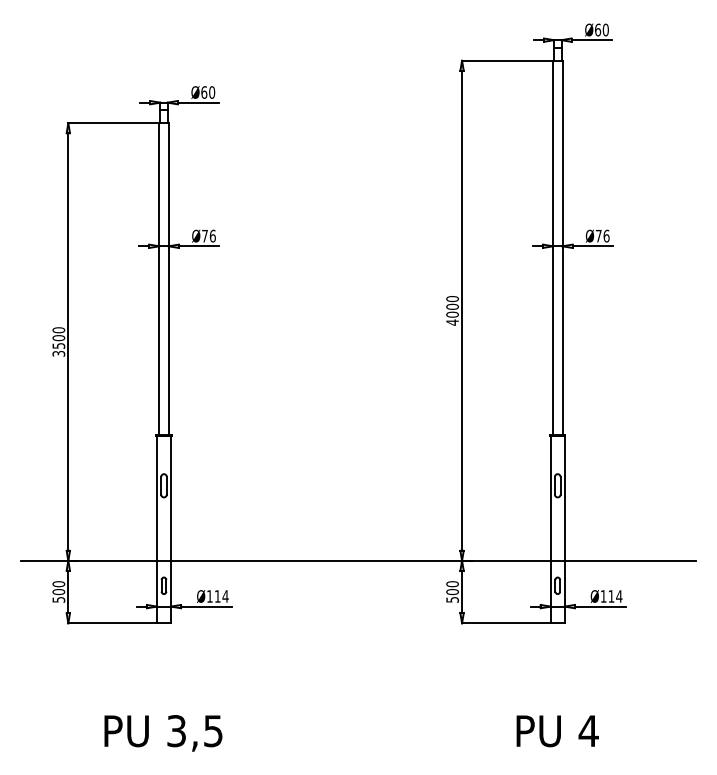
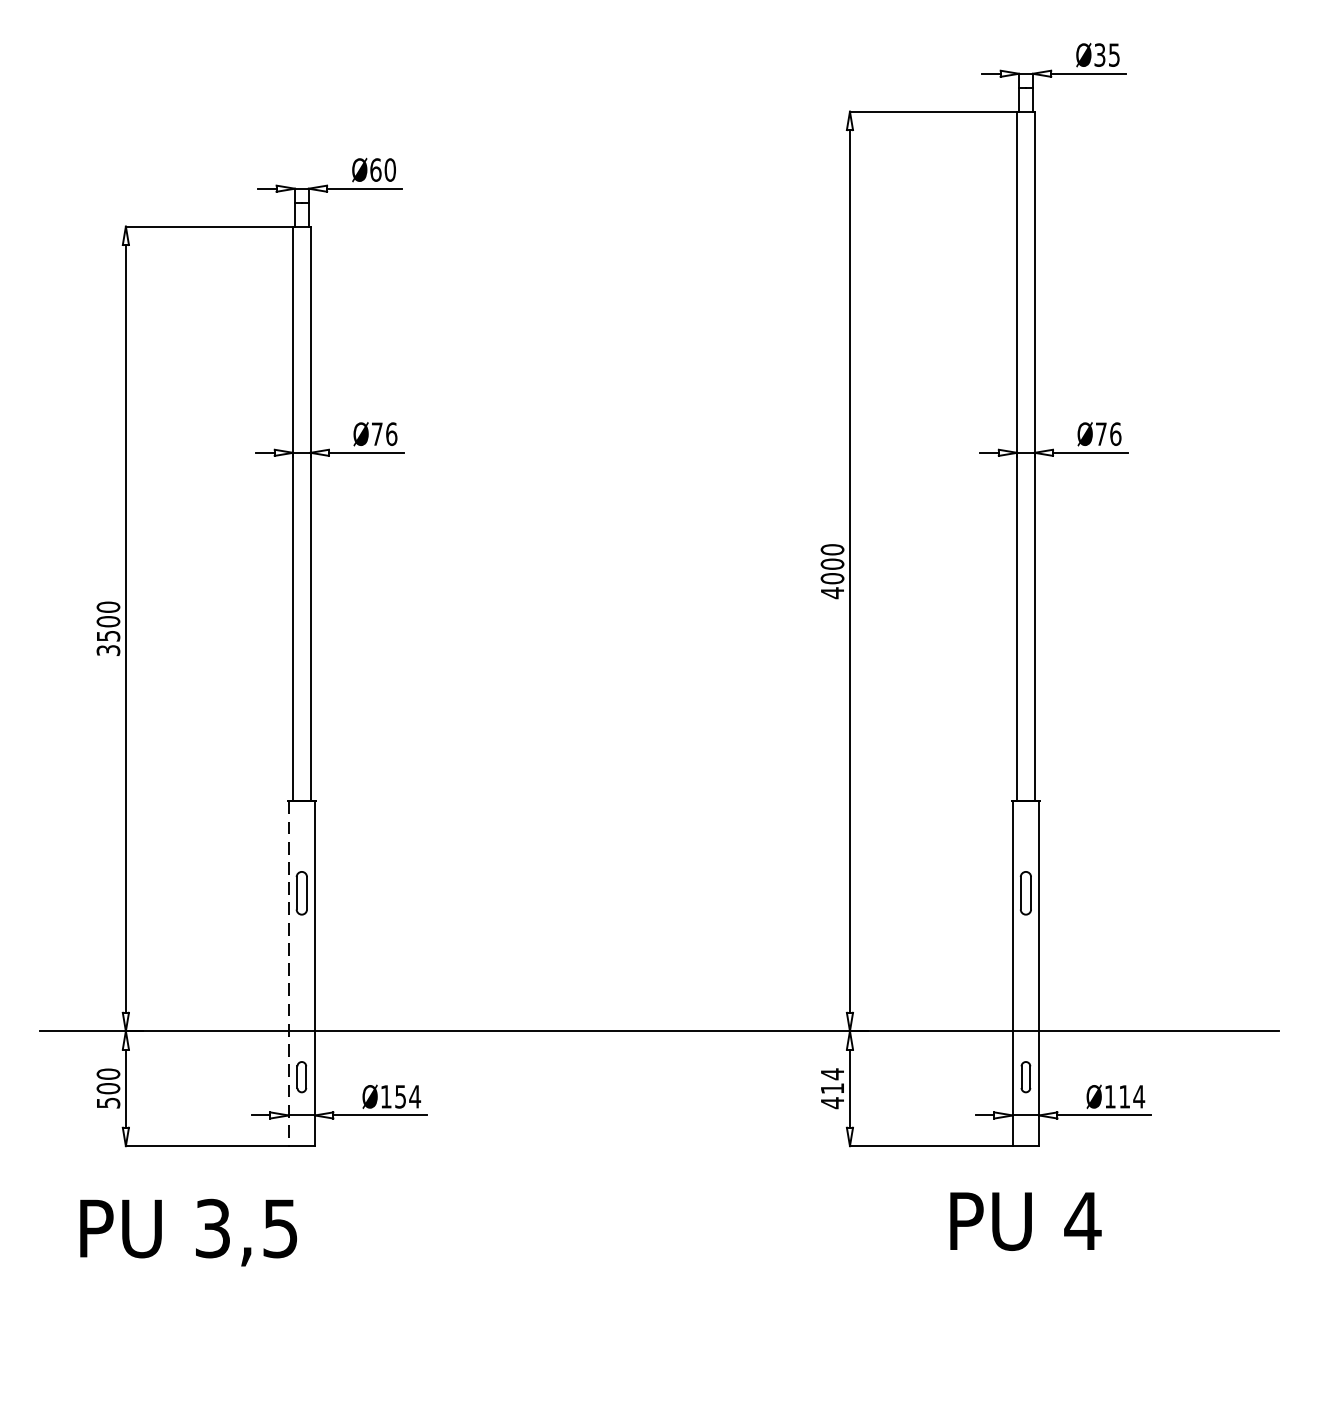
text: (601, 29) -> (1106, 54), Ø60 -> Ø35
line: (156, 529) -> (288, 973), solid -> dashed
text: (452, 592) -> (832, 1089), 500 -> 414
text: (217, 596) -> (400, 1096), Ø114 -> Ø154
text: (557, 731) -> (1025, 1221), moved
text: (163, 733) -> (188, 1232), moved

